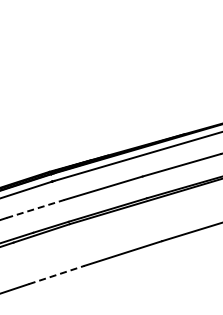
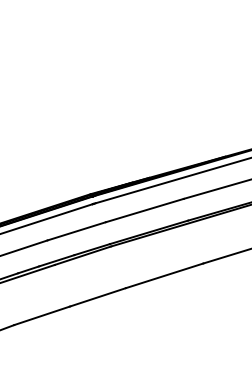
line: (35, 209) -> (76, 231), dashed -> solid
line: (57, 275) -> (98, 297), dashed -> solid

